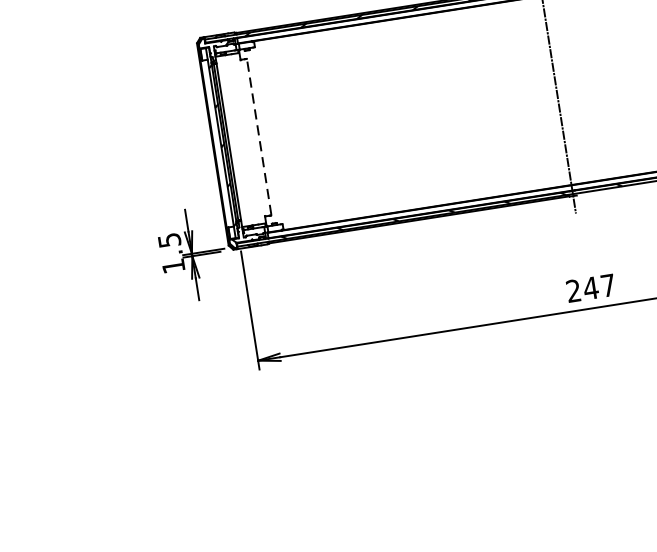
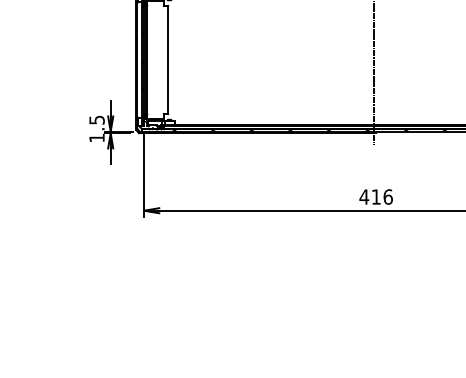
line: (259, 137) -> (168, 60), dashed -> solid
text: (589, 287) -> (375, 196), 247 -> 416

